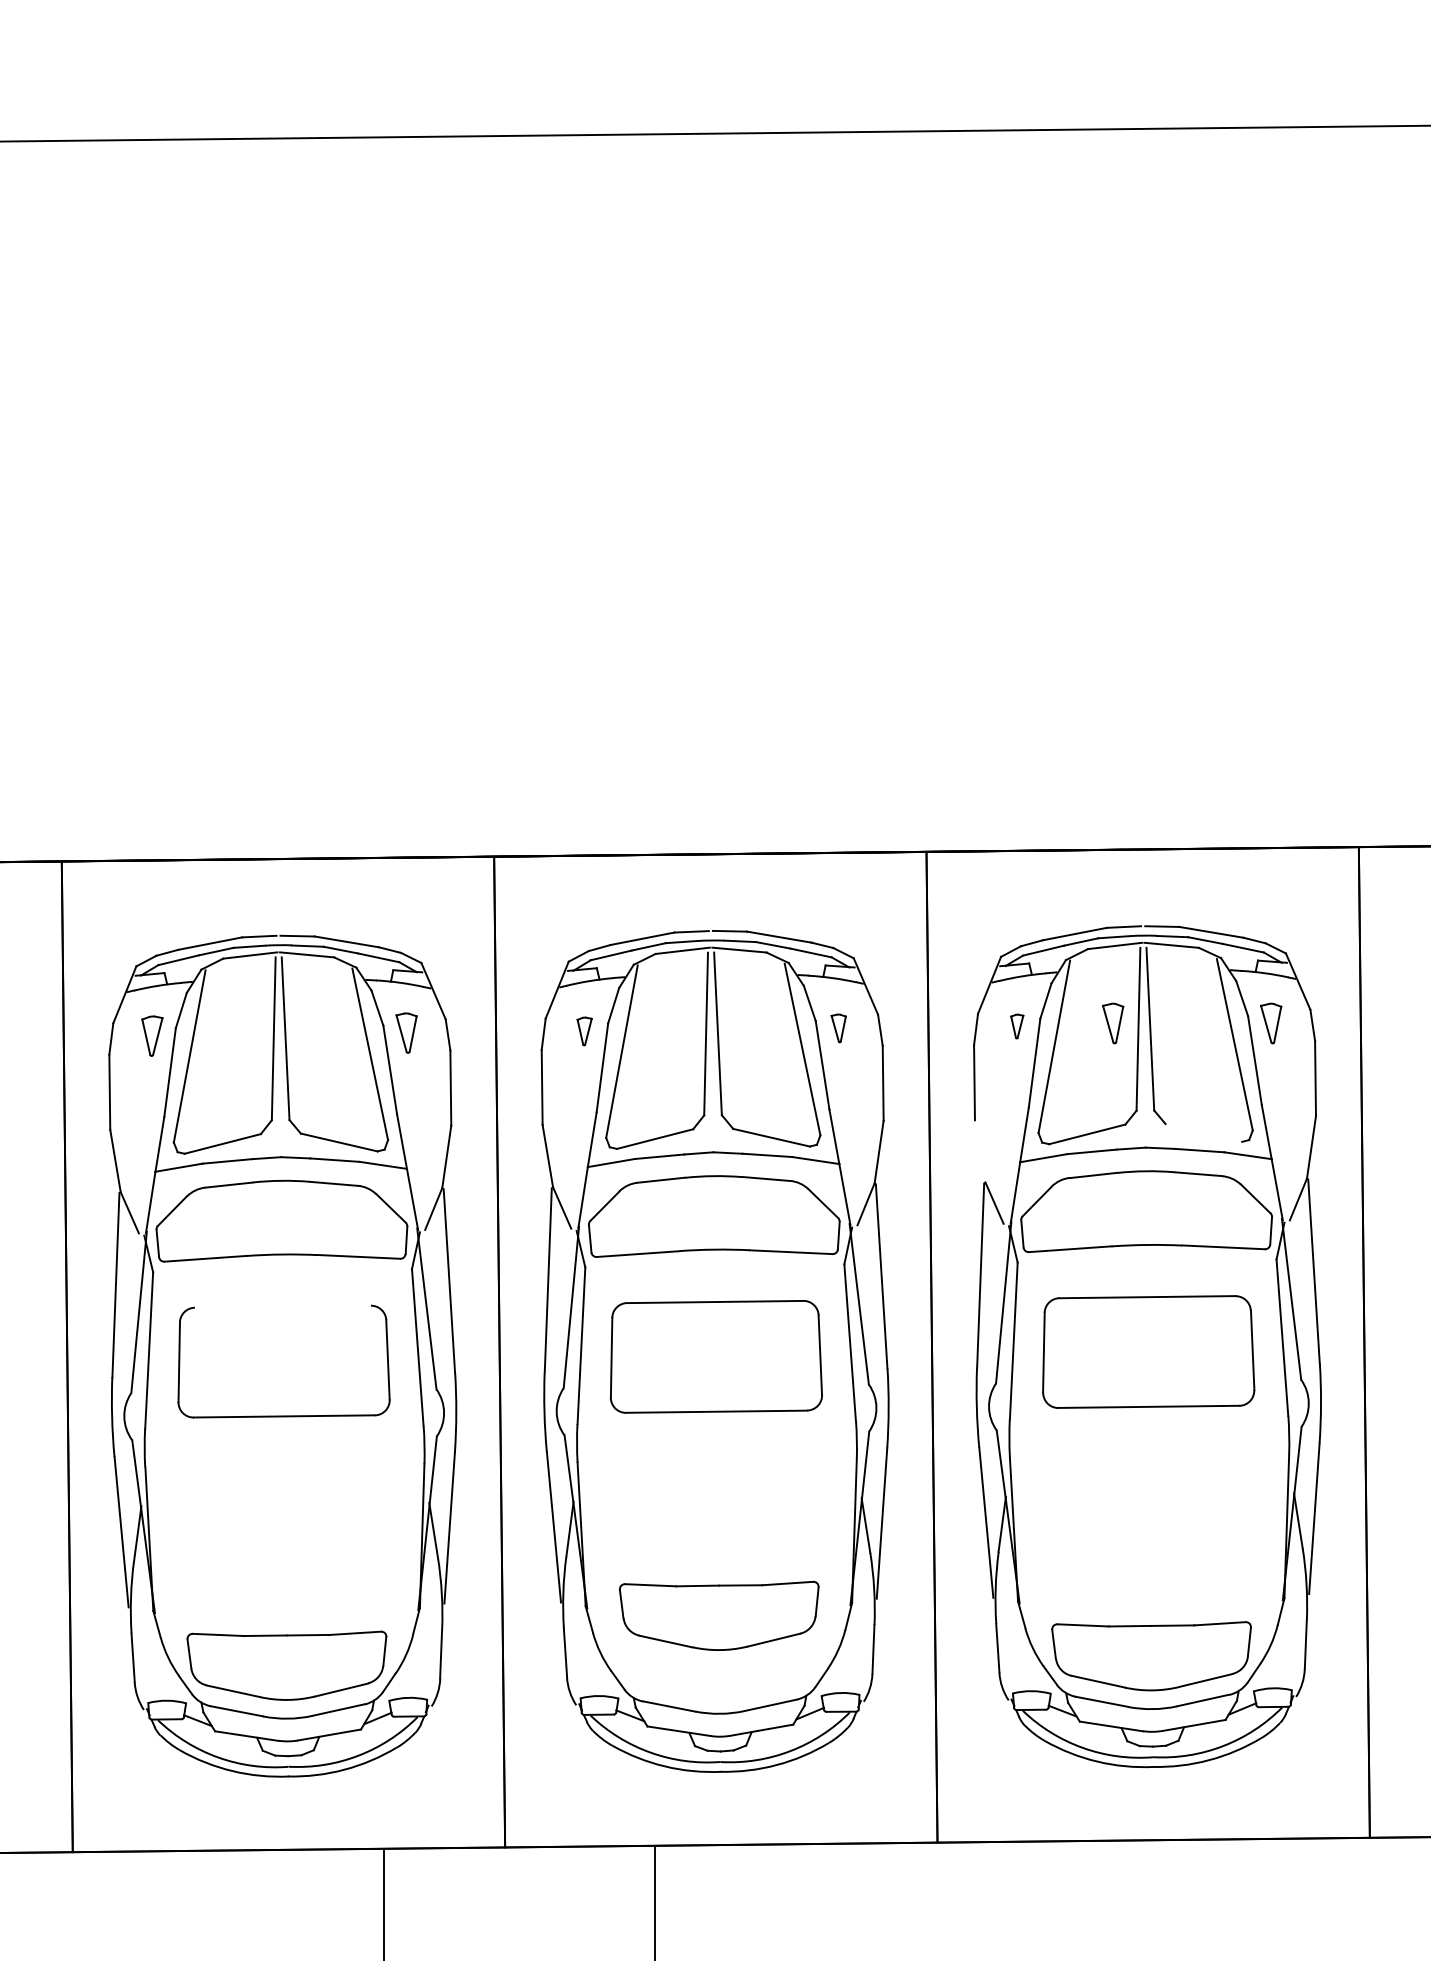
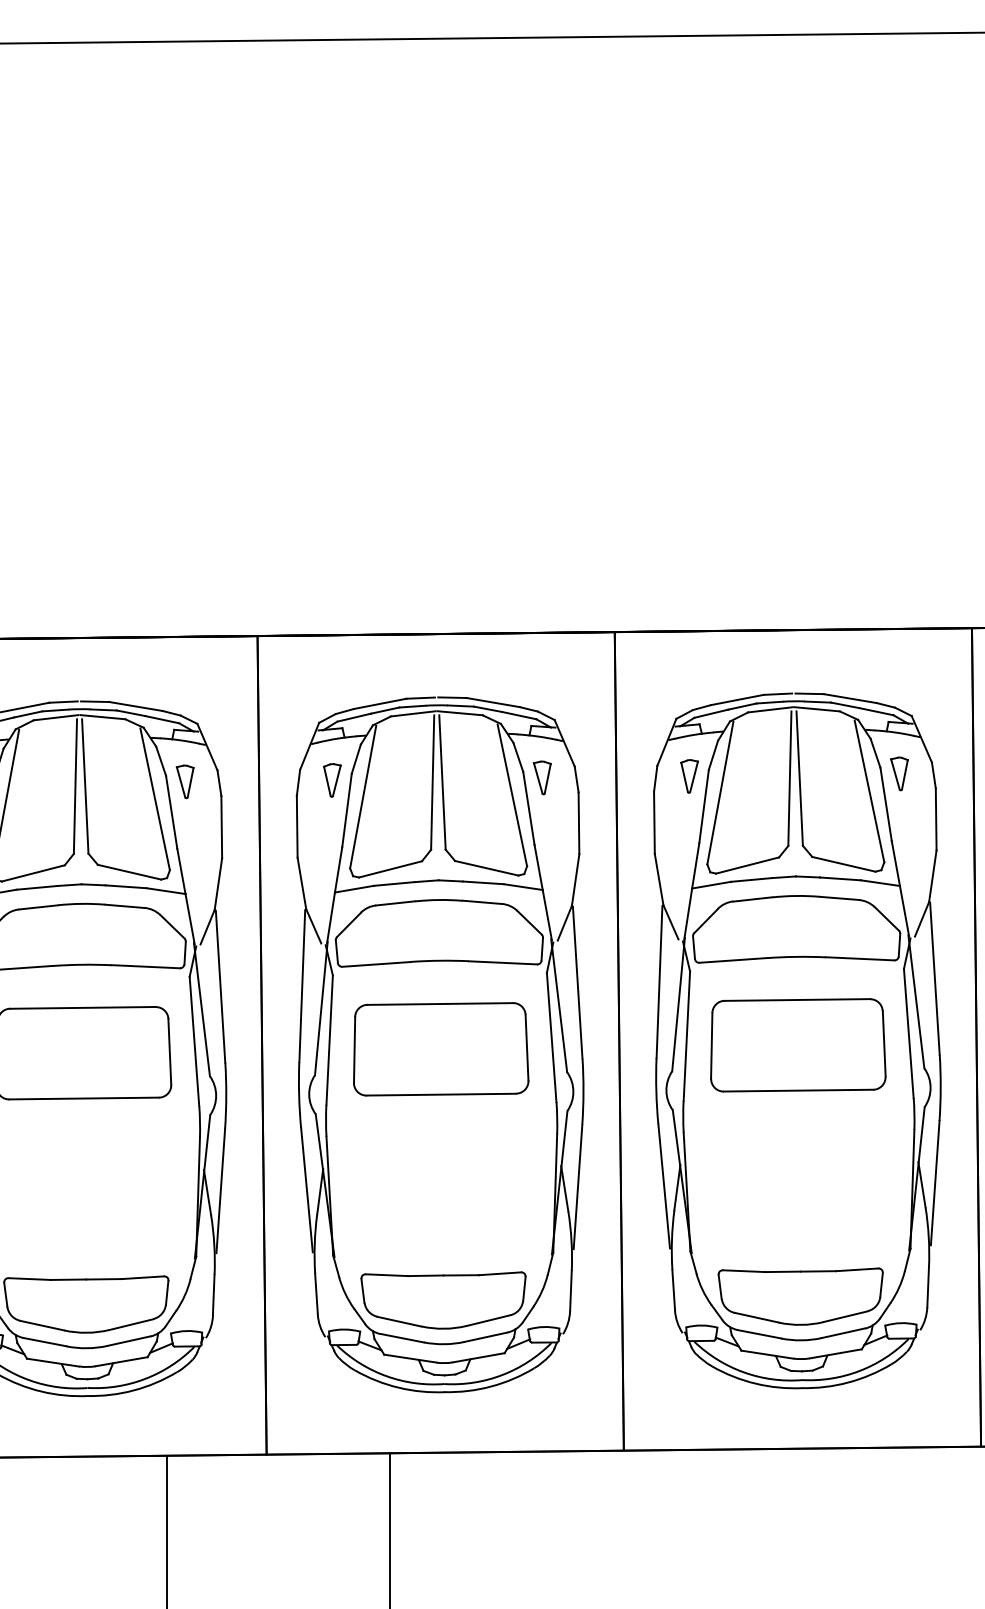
part: (1113, 1023) -> (769, 773), removed
part: (1017, 1026) -> (689, 776), size x1.67
part: (838, 1028) -> (542, 778), size x1.43
part: (584, 1031) -> (332, 780), size x1.43
line: (1203, 1132) -> (843, 863), added
line: (979, 1151) -> (658, 879), added
line: (282, 1306) -> (82, 1007), added
part: (718, 1615) -> (442, 1300), moved

